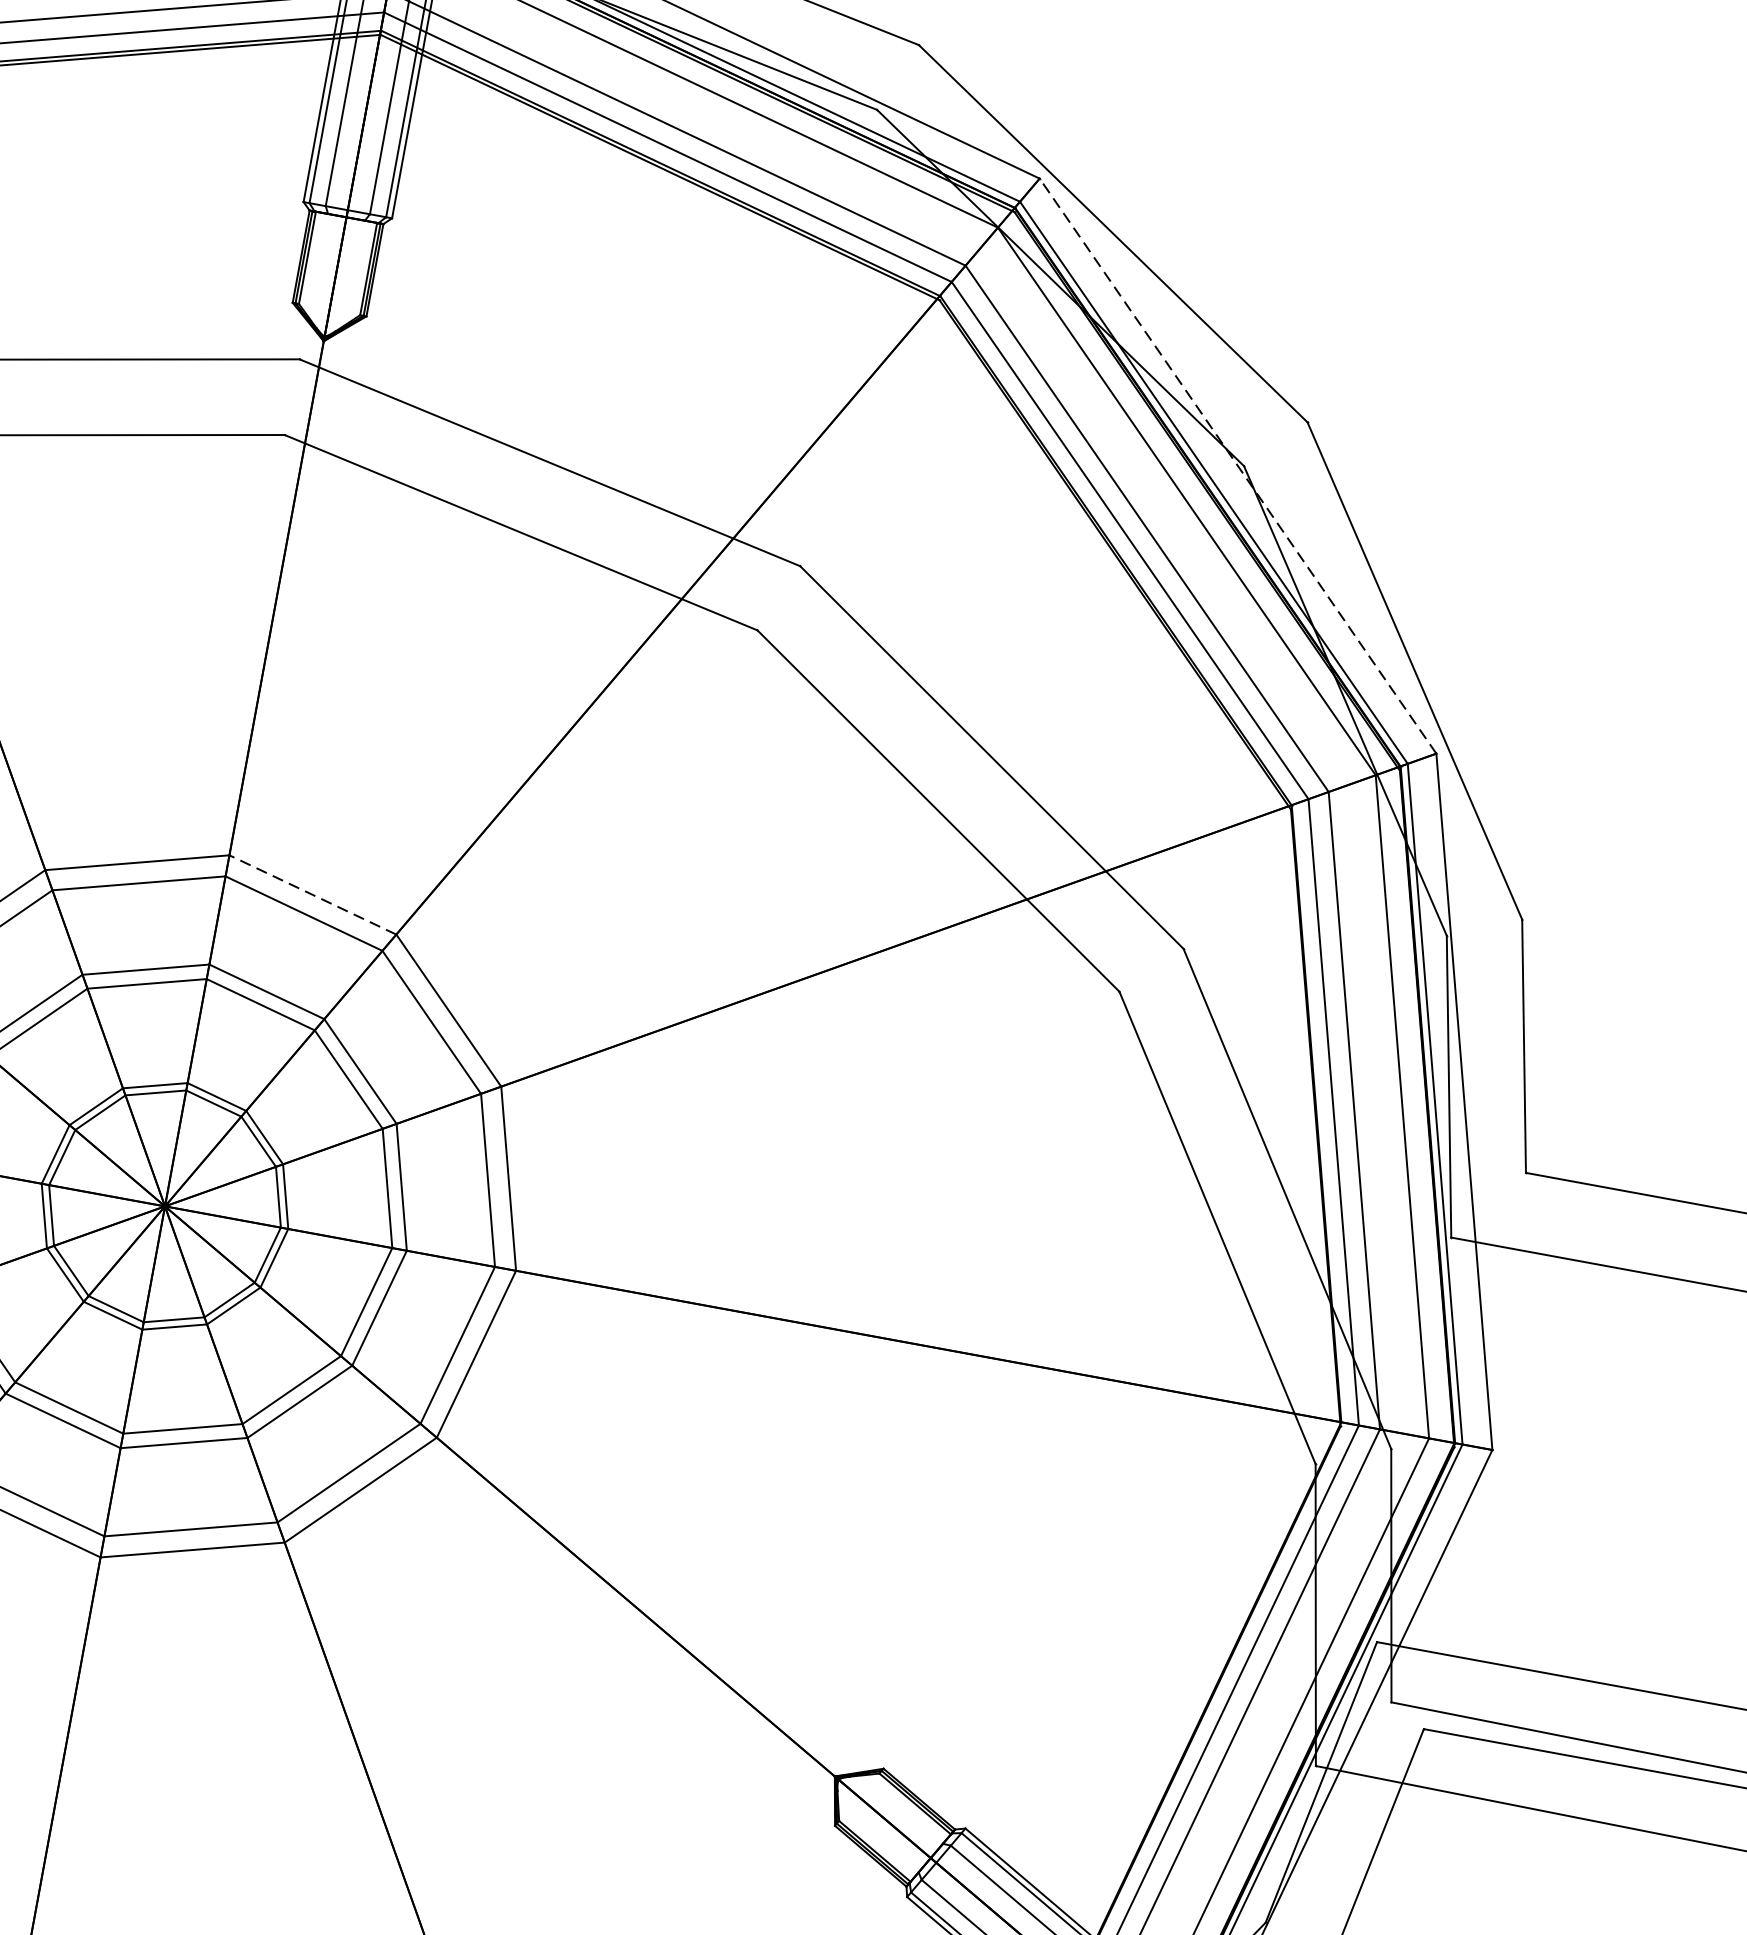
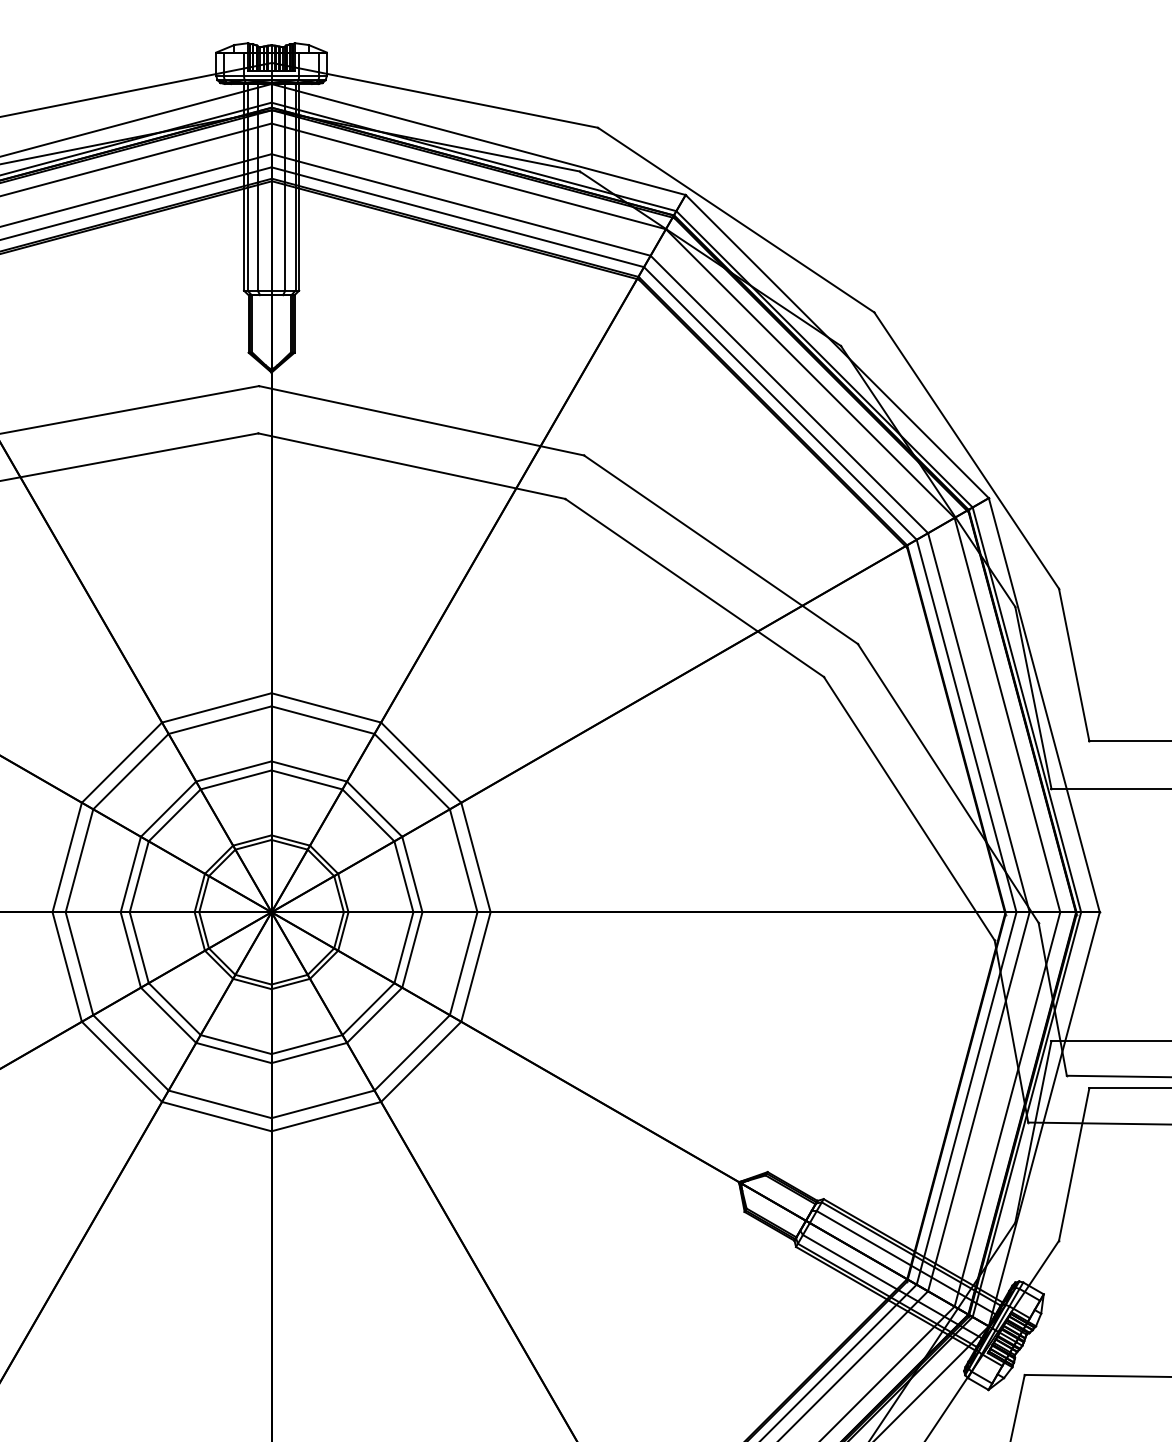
line: (1236, 465) -> (836, 346), dashed -> solid
line: (313, 894) -> (326, 707), dashed -> solid

